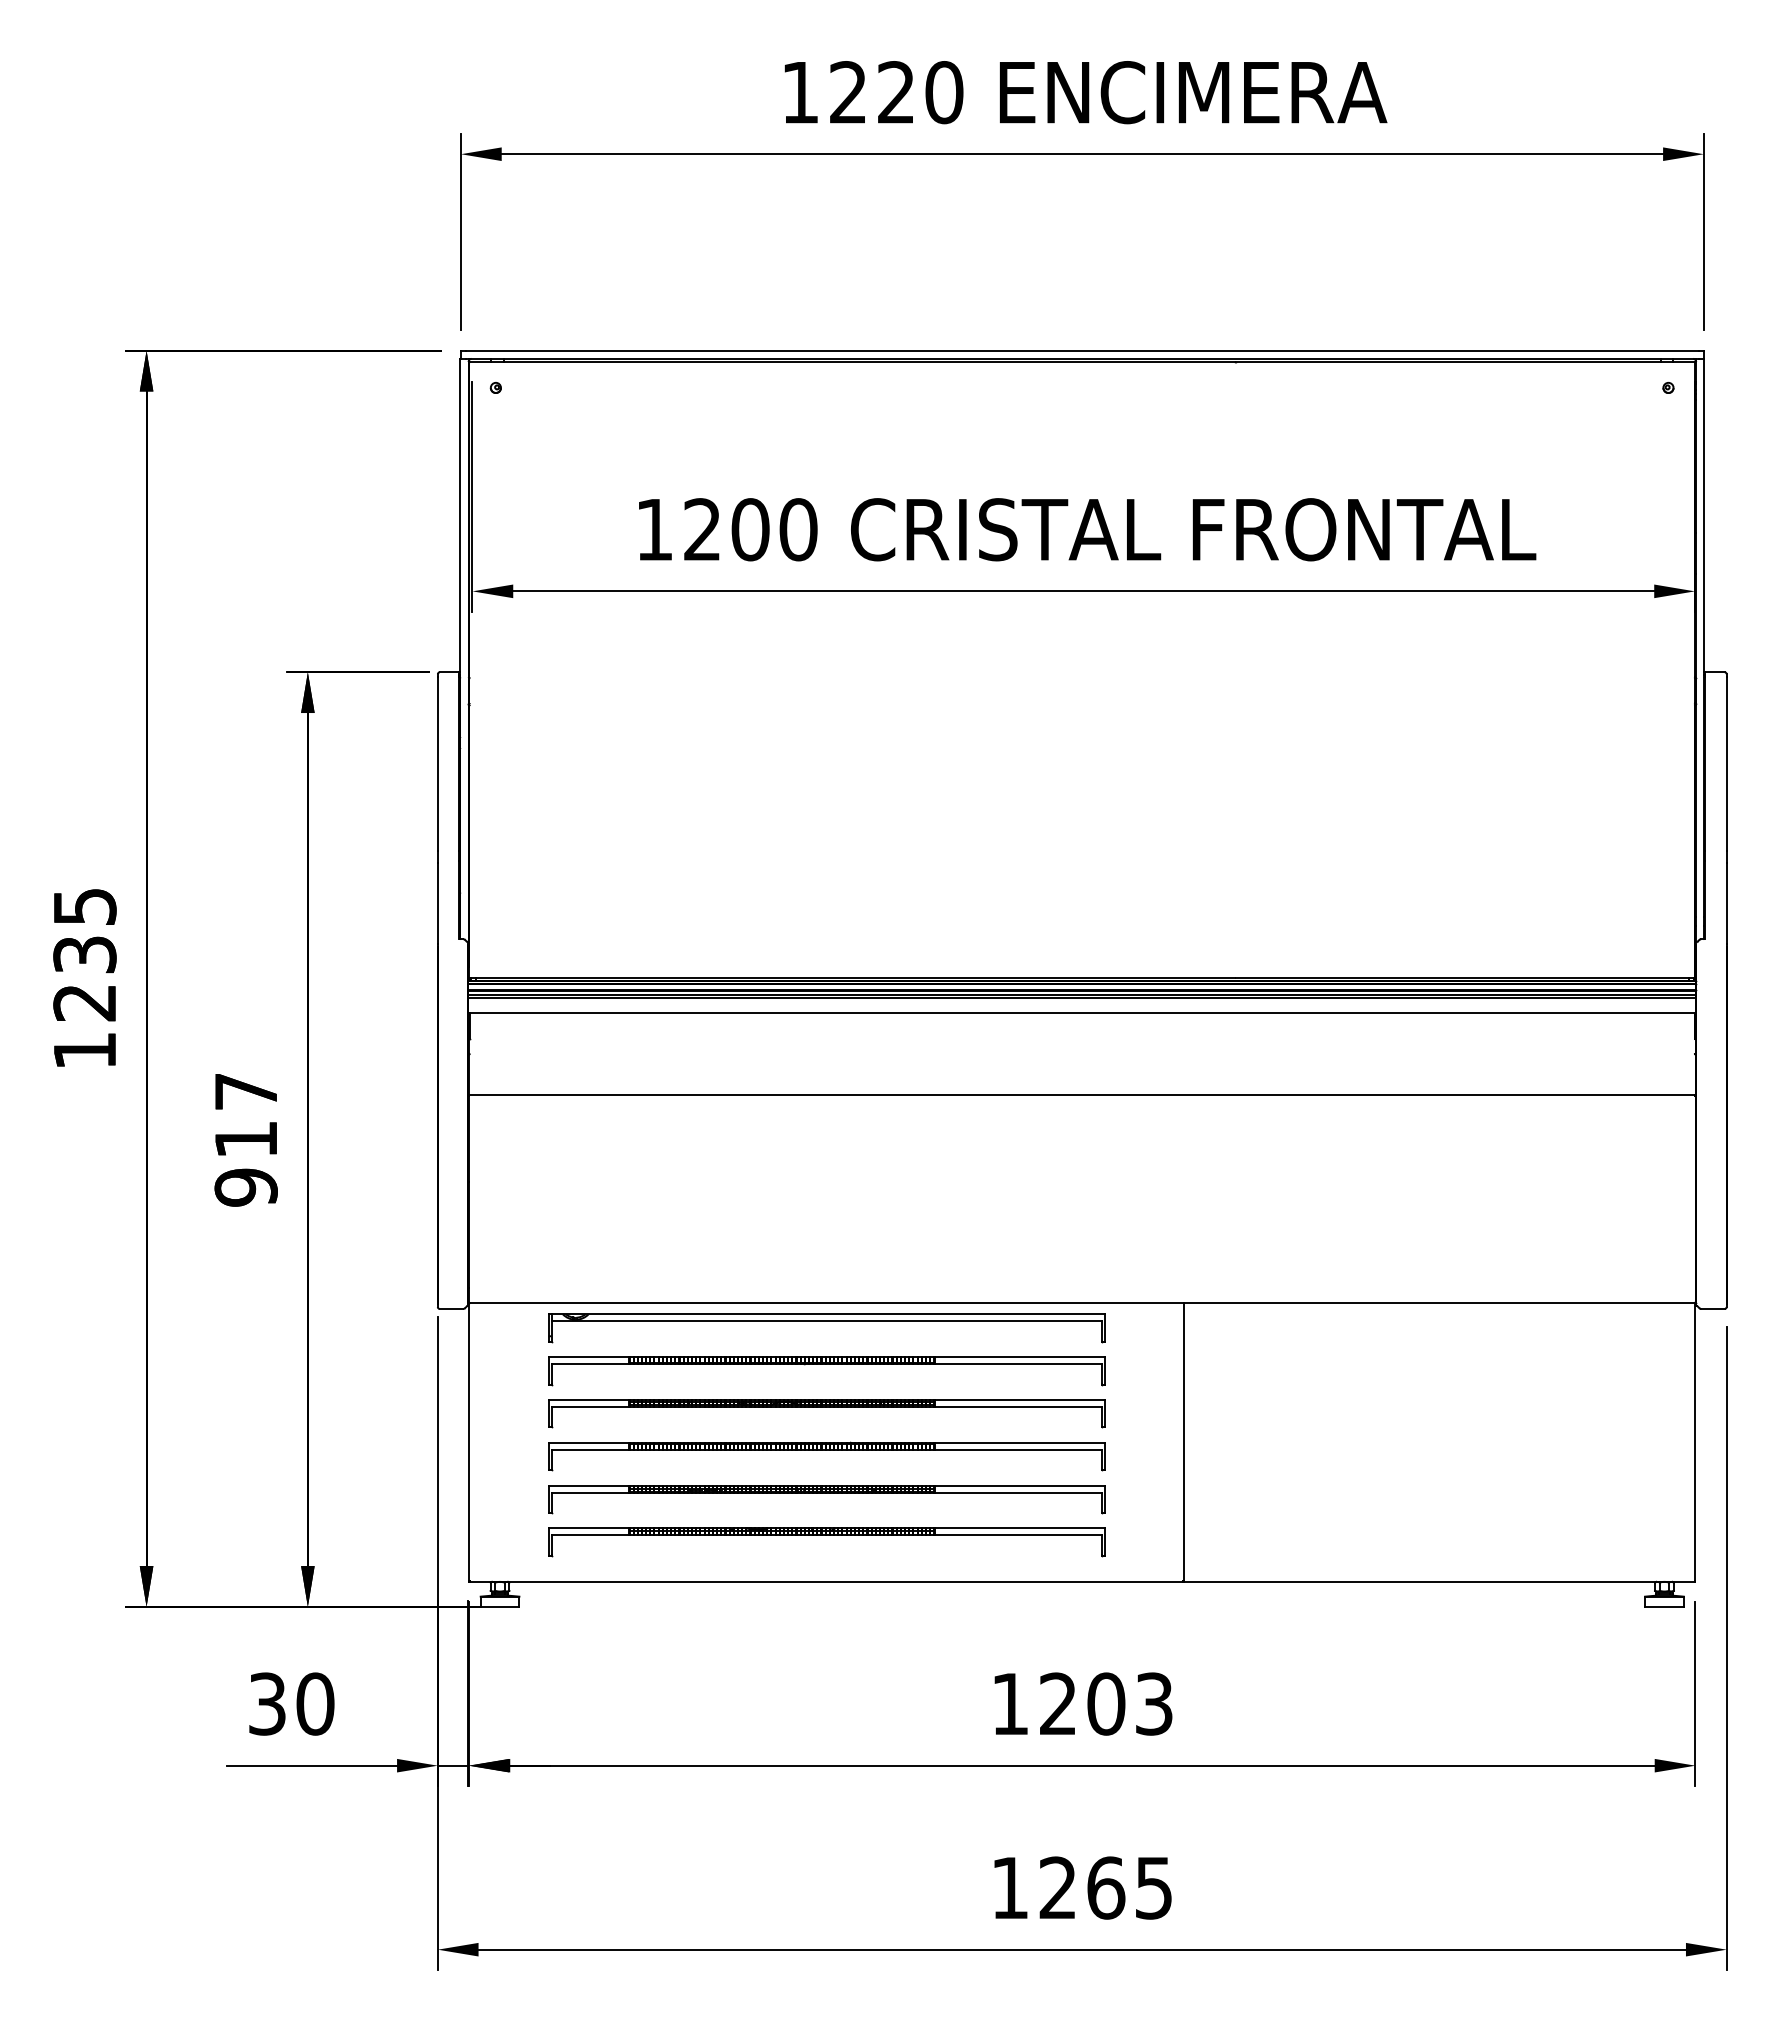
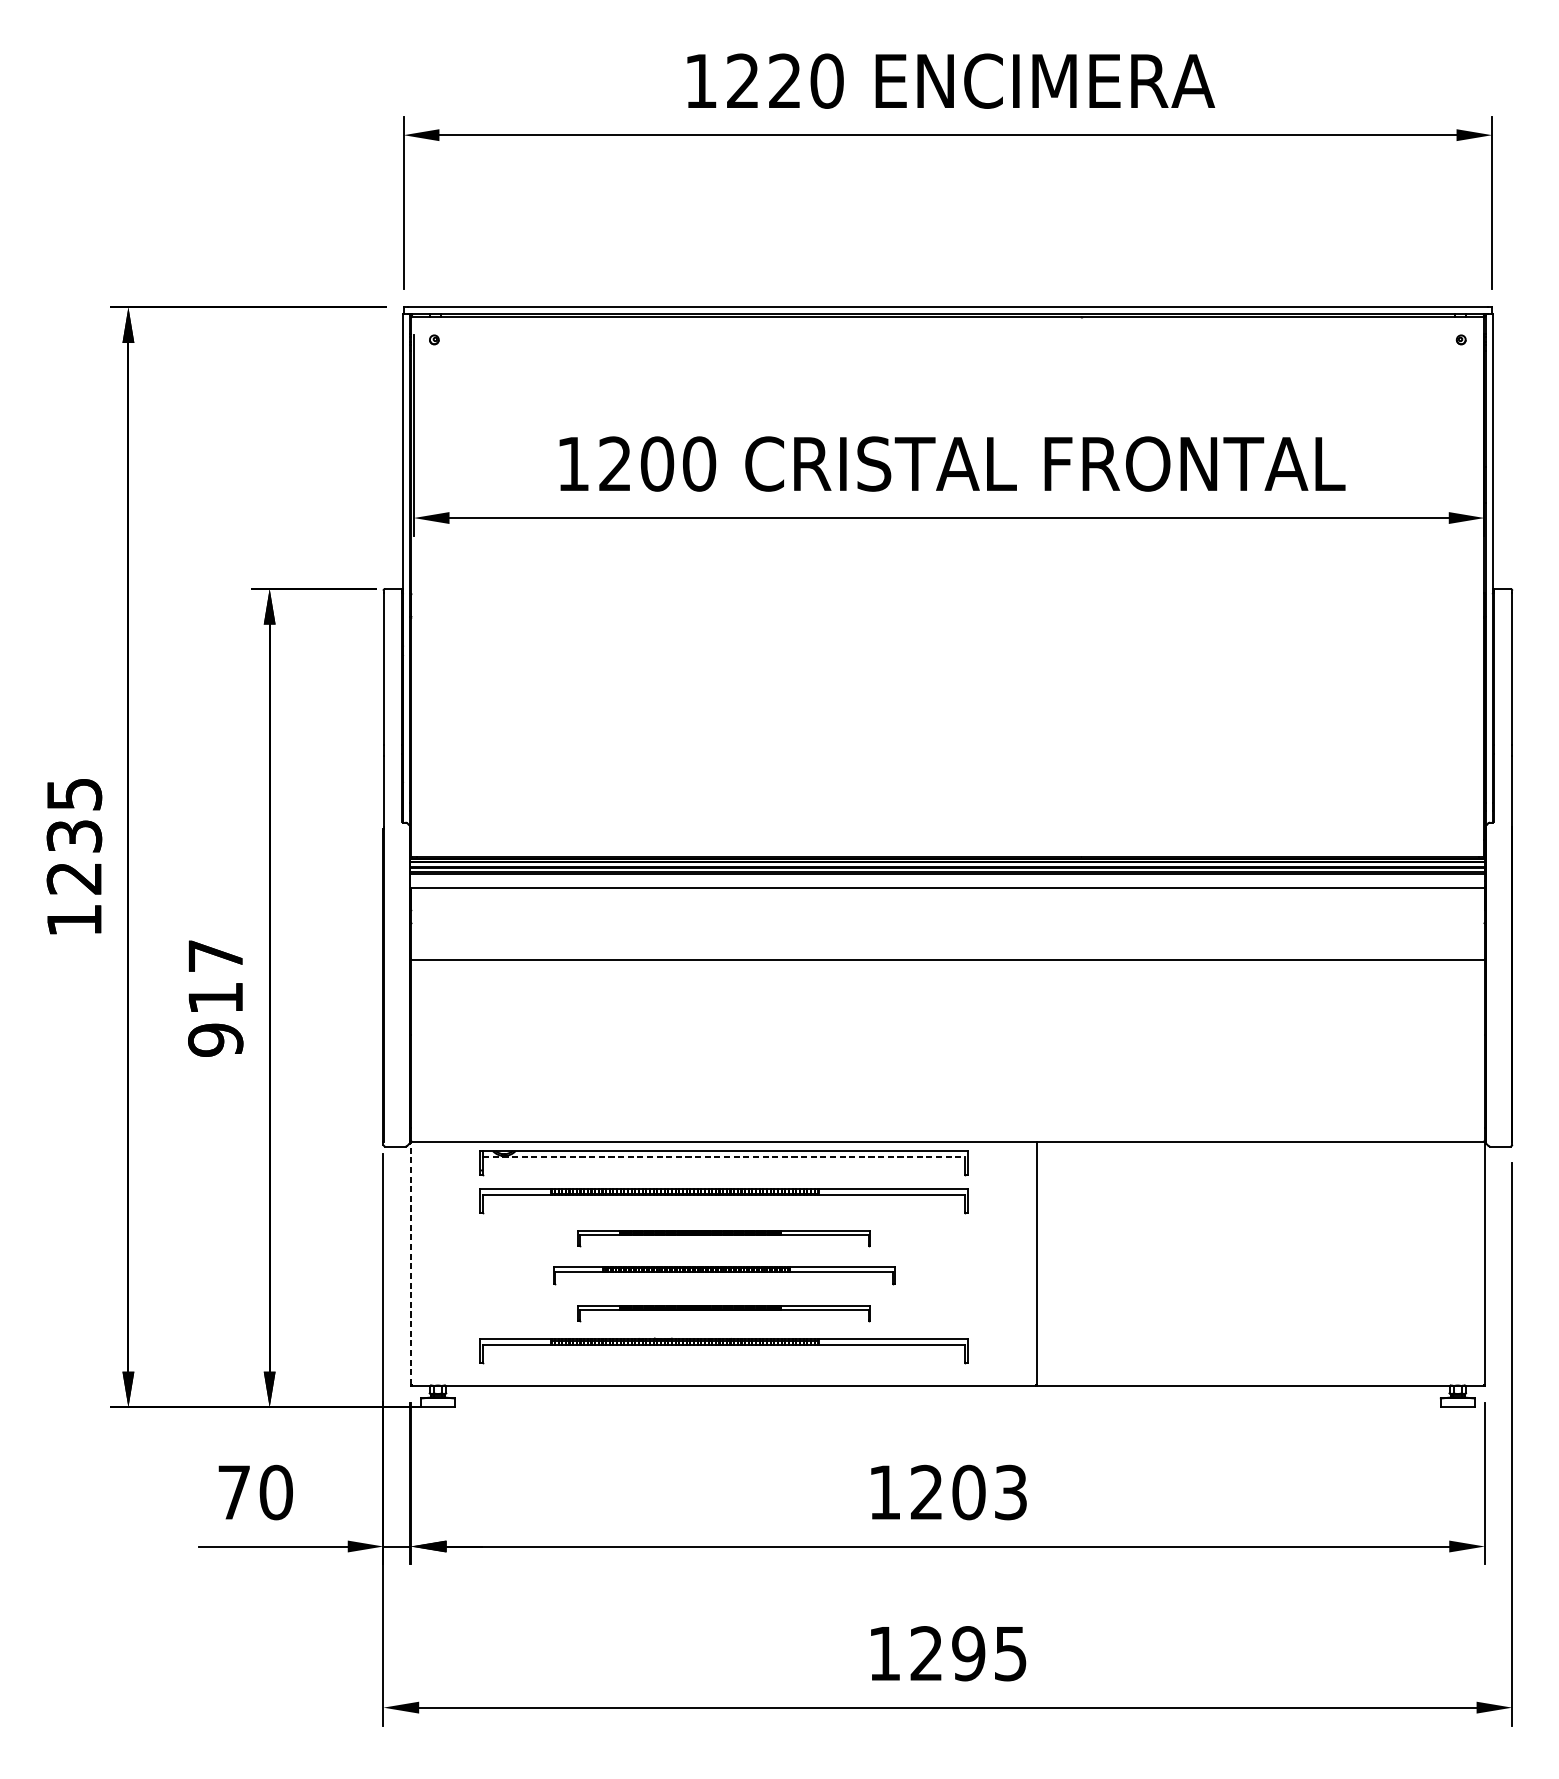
line: (827, 1321) -> (724, 1157), solid -> dashed
part: (826, 1413) -> (723, 1238), size x0.6
line: (469, 1442) -> (411, 1263), solid -> dashed
part: (826, 1456) -> (723, 1275), size x0.7
part: (826, 1499) -> (723, 1313), size x0.6
text: (267, 1703) -> (234, 1492), 30 -> 70
text: (1106, 1887) -> (969, 1653), 1265 -> 1295

